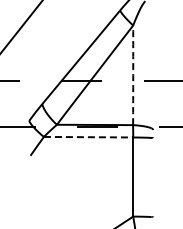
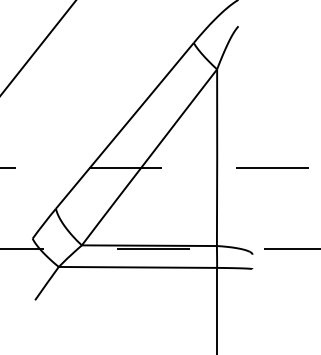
arc: (133, 75) -> (217, 158), dashed -> solid
line: (88, 137) -> (137, 267), dashed -> solid

